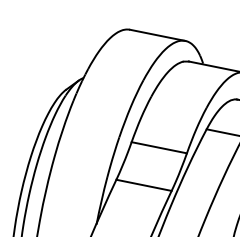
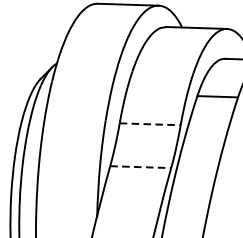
line: (159, 147) -> (150, 123), solid -> dashed
line: (144, 185) -> (141, 167), solid -> dashed

